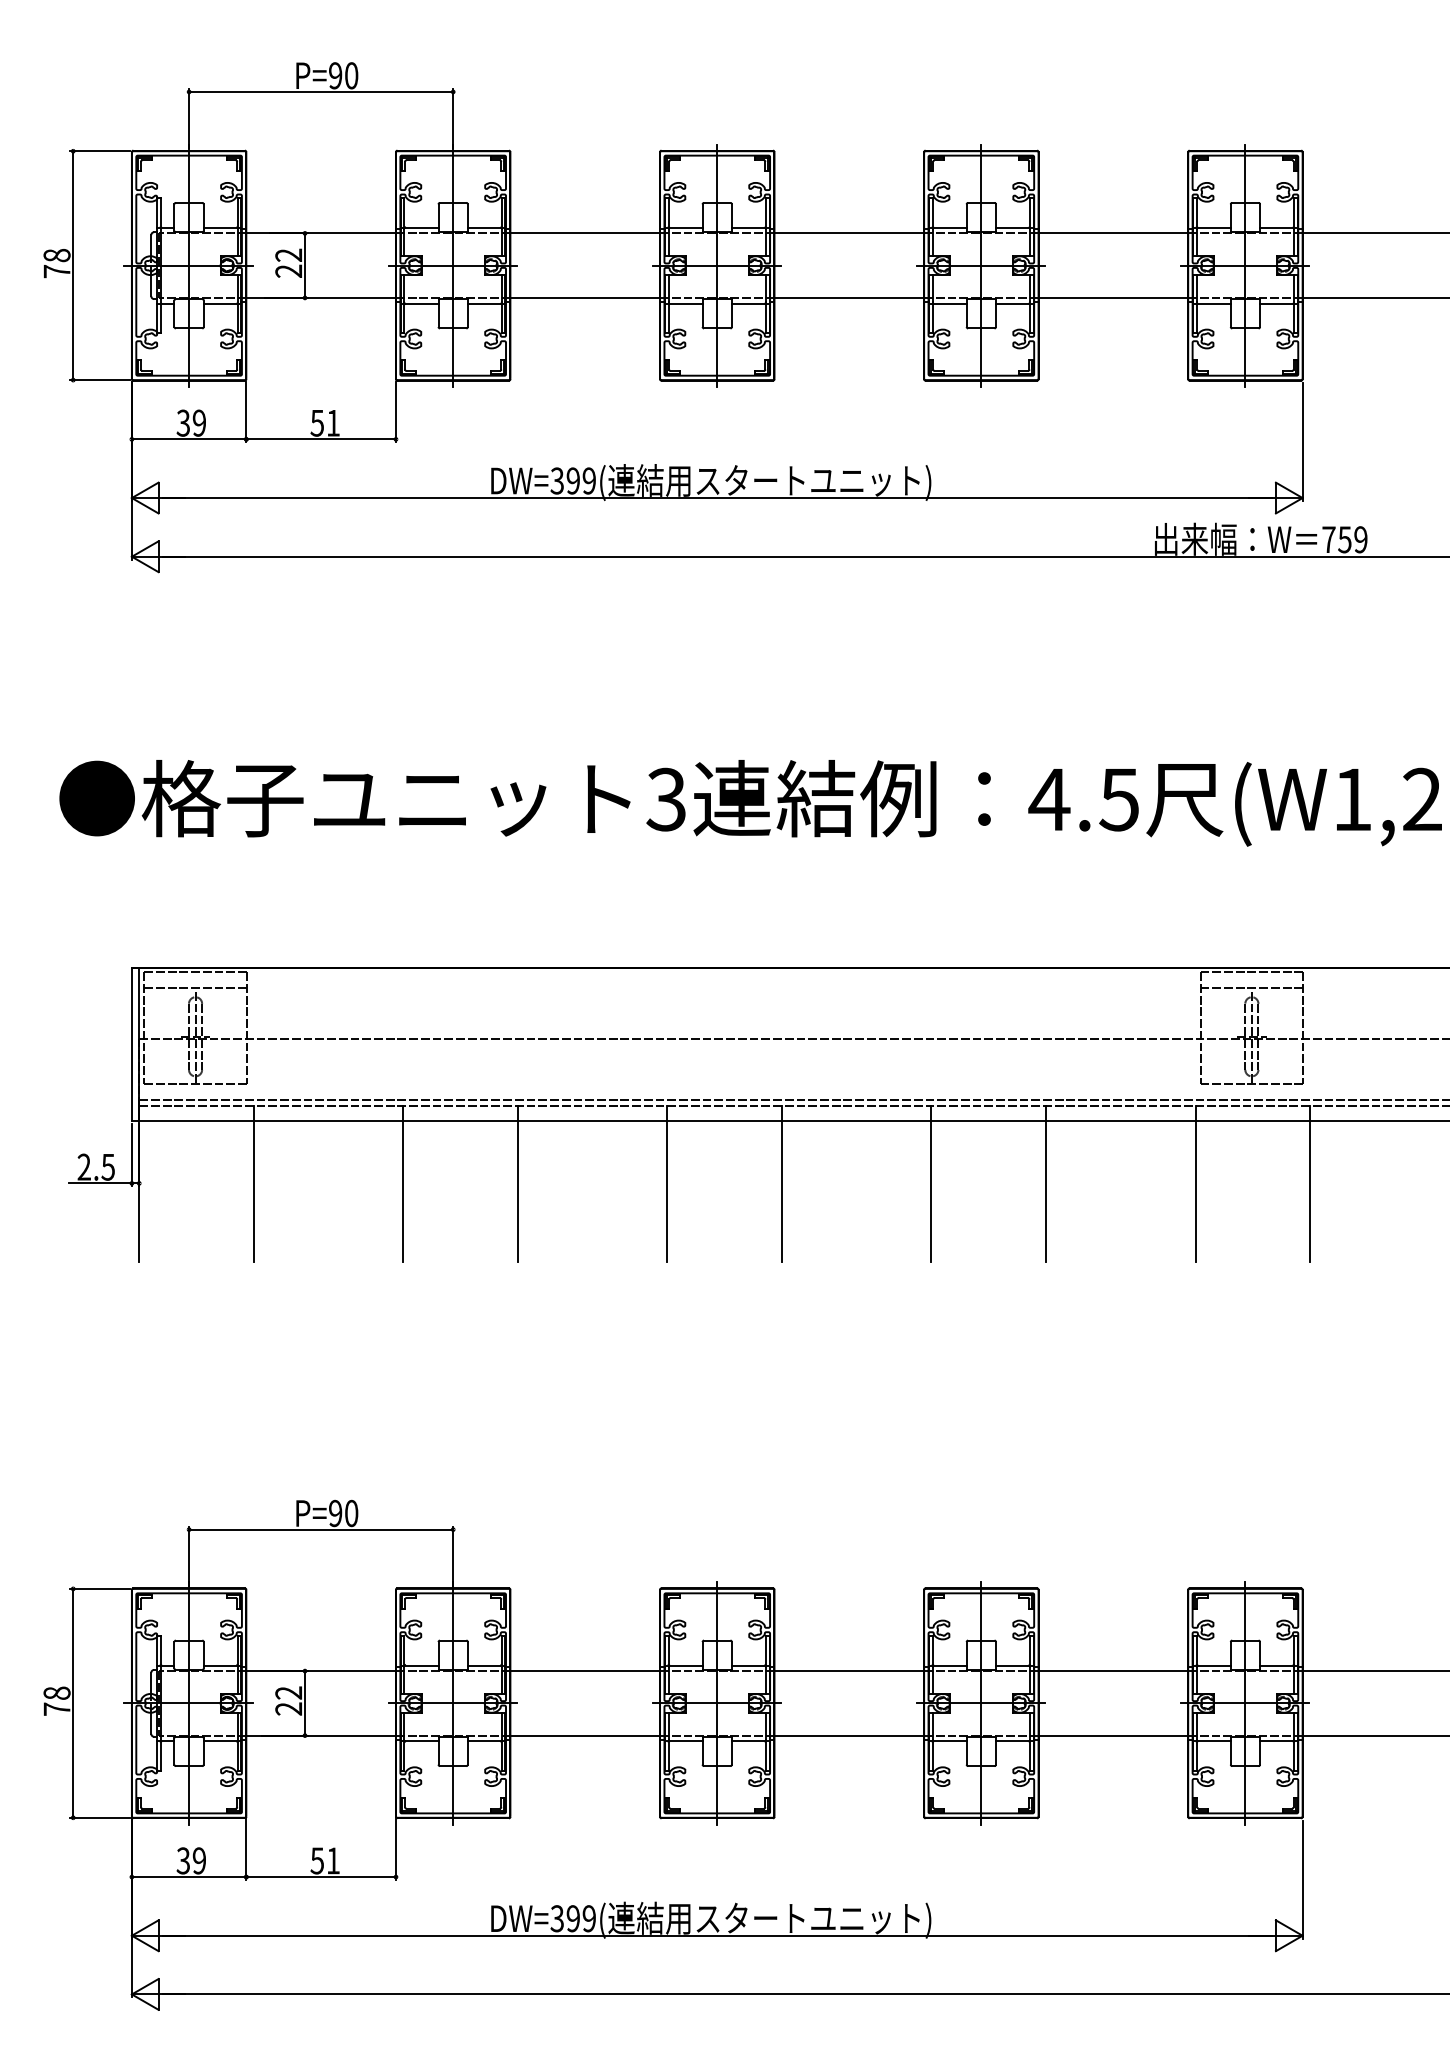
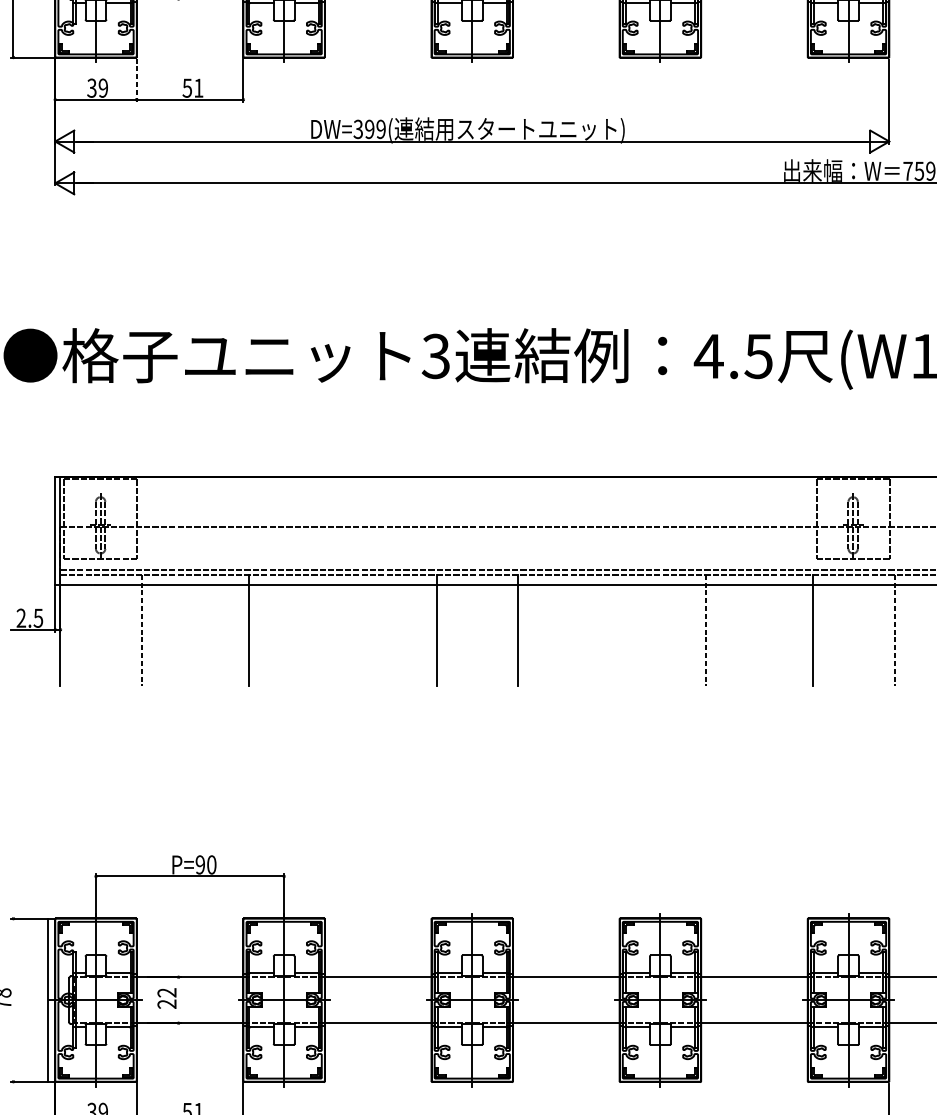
line: (246, 412) -> (136, 80), solid -> dashed
line: (195, 988) -> (100, 490), removed
line: (1251, 988) -> (852, 490), removed
line: (253, 1183) -> (141, 629), solid -> dashed
line: (517, 1183) -> (329, 629), removed
line: (931, 1183) -> (624, 629), removed
line: (1045, 1183) -> (706, 629), solid -> dashed
line: (1309, 1183) -> (894, 629), solid -> dashed
line: (73, 1702) -> (47, 999), moved
line: (305, 1703) -> (178, 1000), removed

